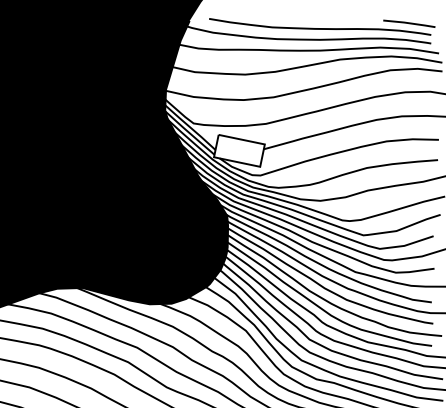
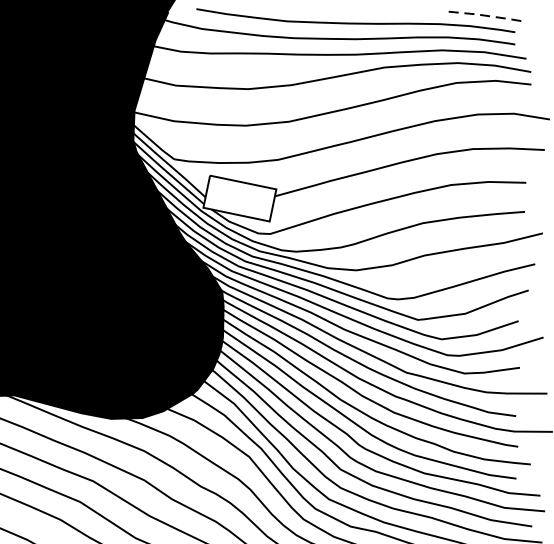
line: (408, 23) -> (482, 15), solid -> dashed

